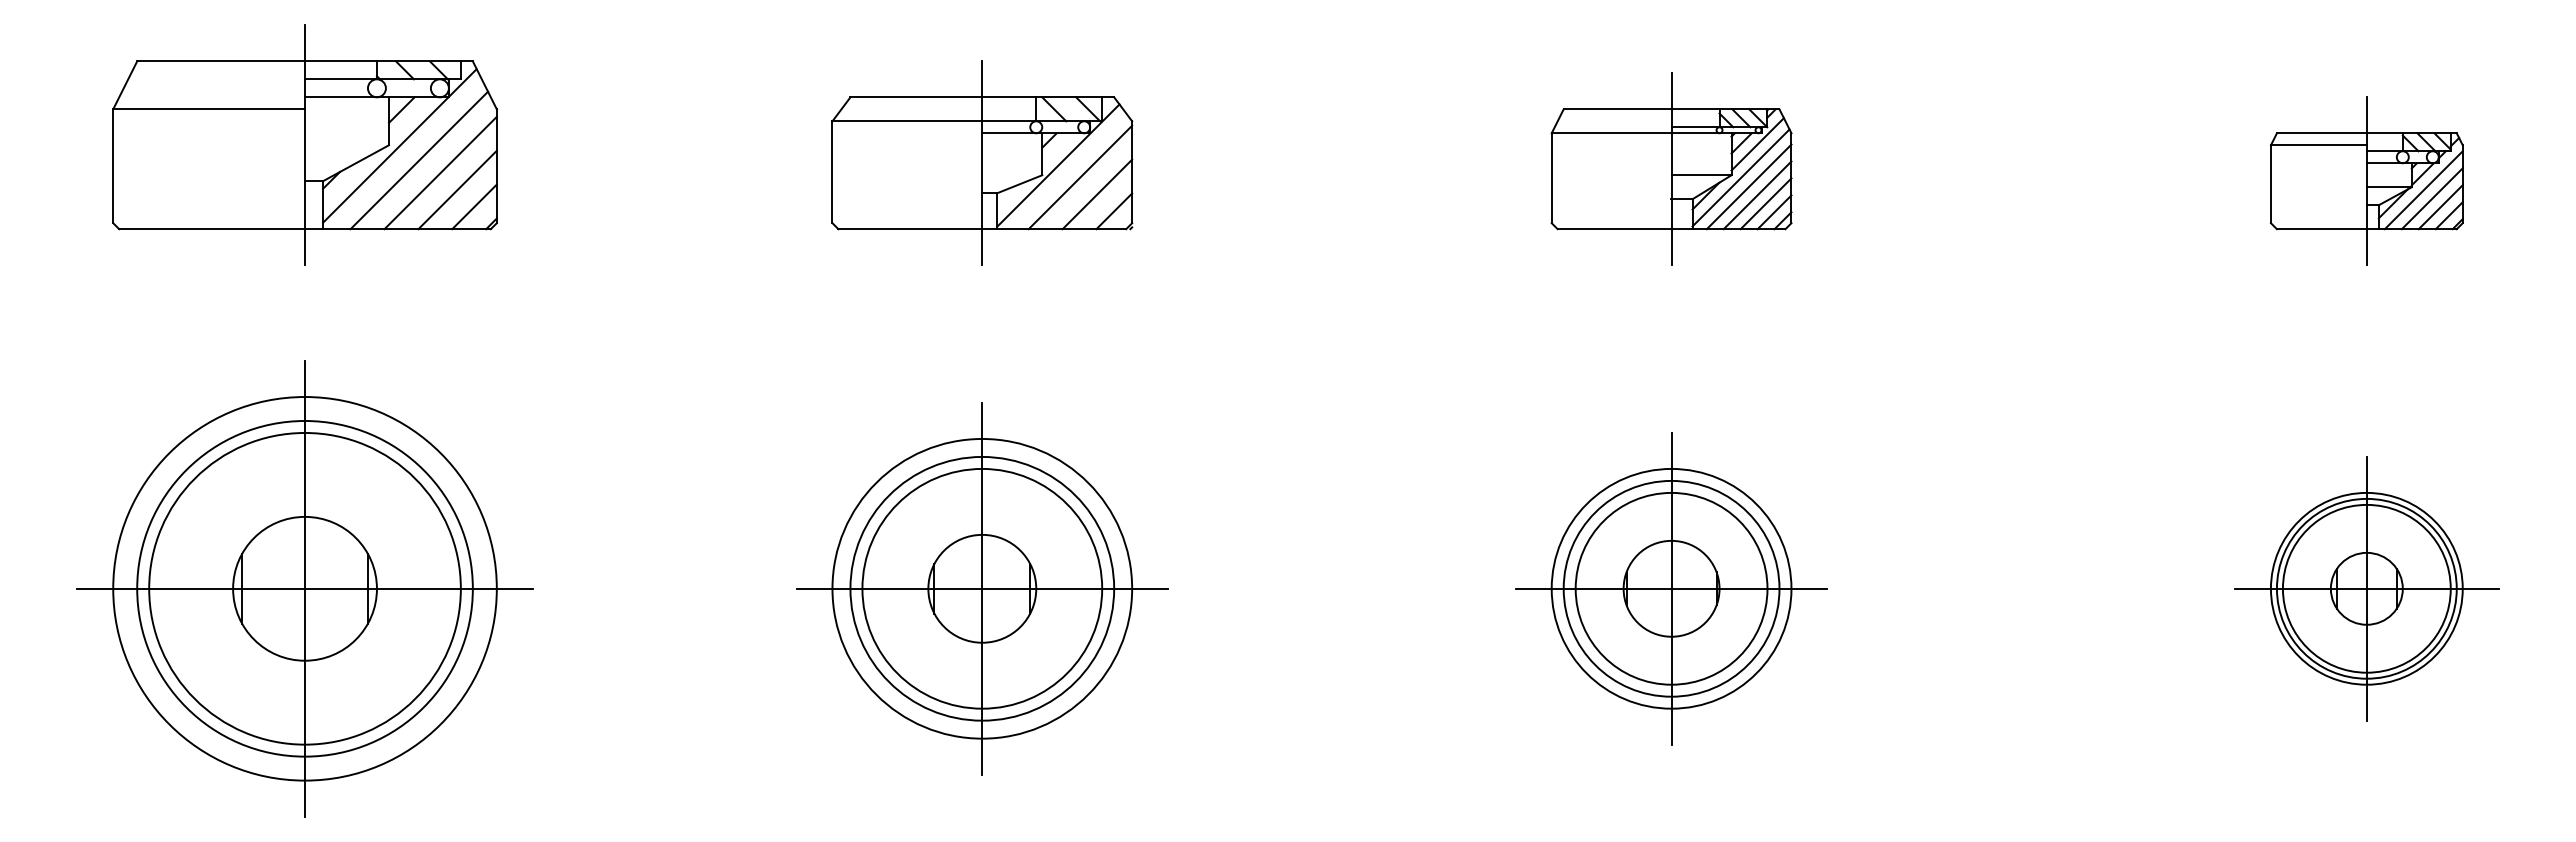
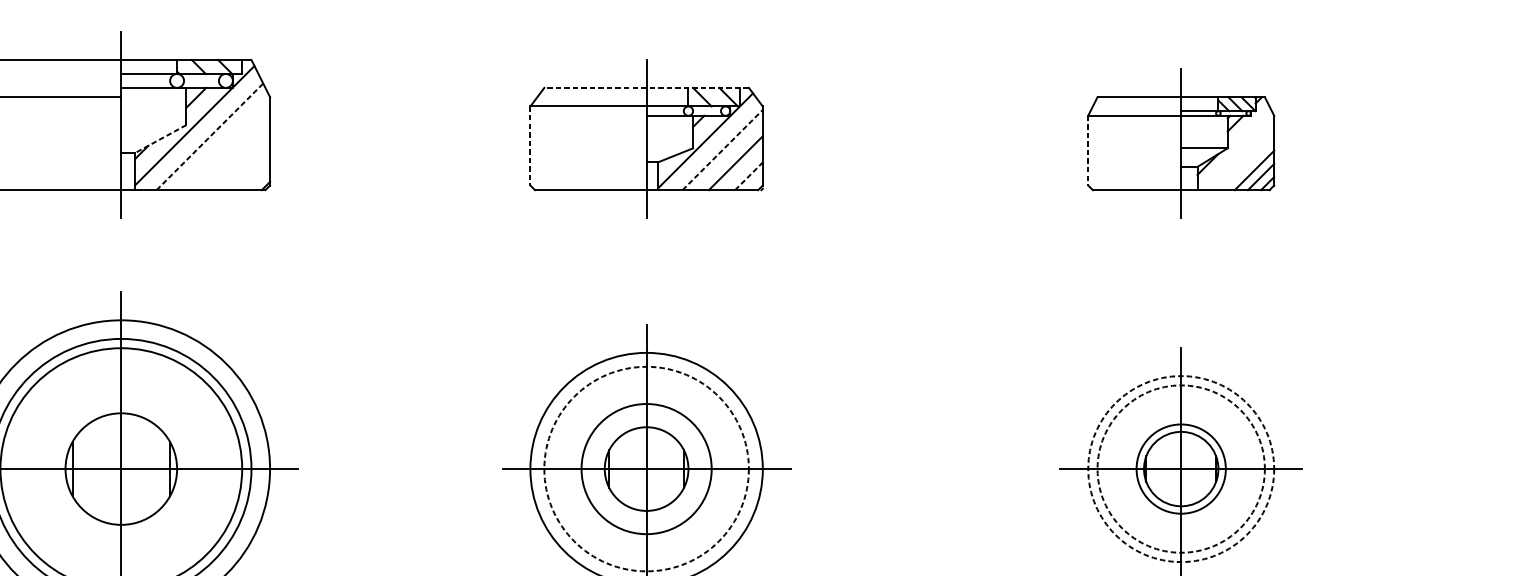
line: (982, 97) -> (646, 88), solid -> dashed
line: (1757, 144) -> (1247, 124), removed
line: (419, 160) -> (210, 136), solid -> dashed
line: (355, 163) -> (160, 139), solid -> dashed
line: (440, 172) -> (226, 146), removed
line: (832, 172) -> (530, 146), solid -> dashed
line: (1080, 177) -> (722, 150), solid -> dashed
line: (1740, 177) -> (1234, 150), removed
line: (1551, 178) -> (1088, 150), solid -> dashed
line: (1748, 186) -> (1240, 157), removed
line: (457, 189) -> (239, 159), removed
line: (1757, 195) -> (1247, 164), removed
line: (474, 206) -> (252, 172), removed
line: (1114, 210) -> (749, 175), solid -> dashed
circle: (982, 588) -> (646, 468), size x0.7
circle: (982, 588) -> (646, 468), solid -> dashed
circle: (1671, 588) -> (1181, 468), size x0.6
circle: (1671, 588) -> (1181, 468), solid -> dashed
circle: (1671, 588) -> (1181, 468), solid -> dashed

